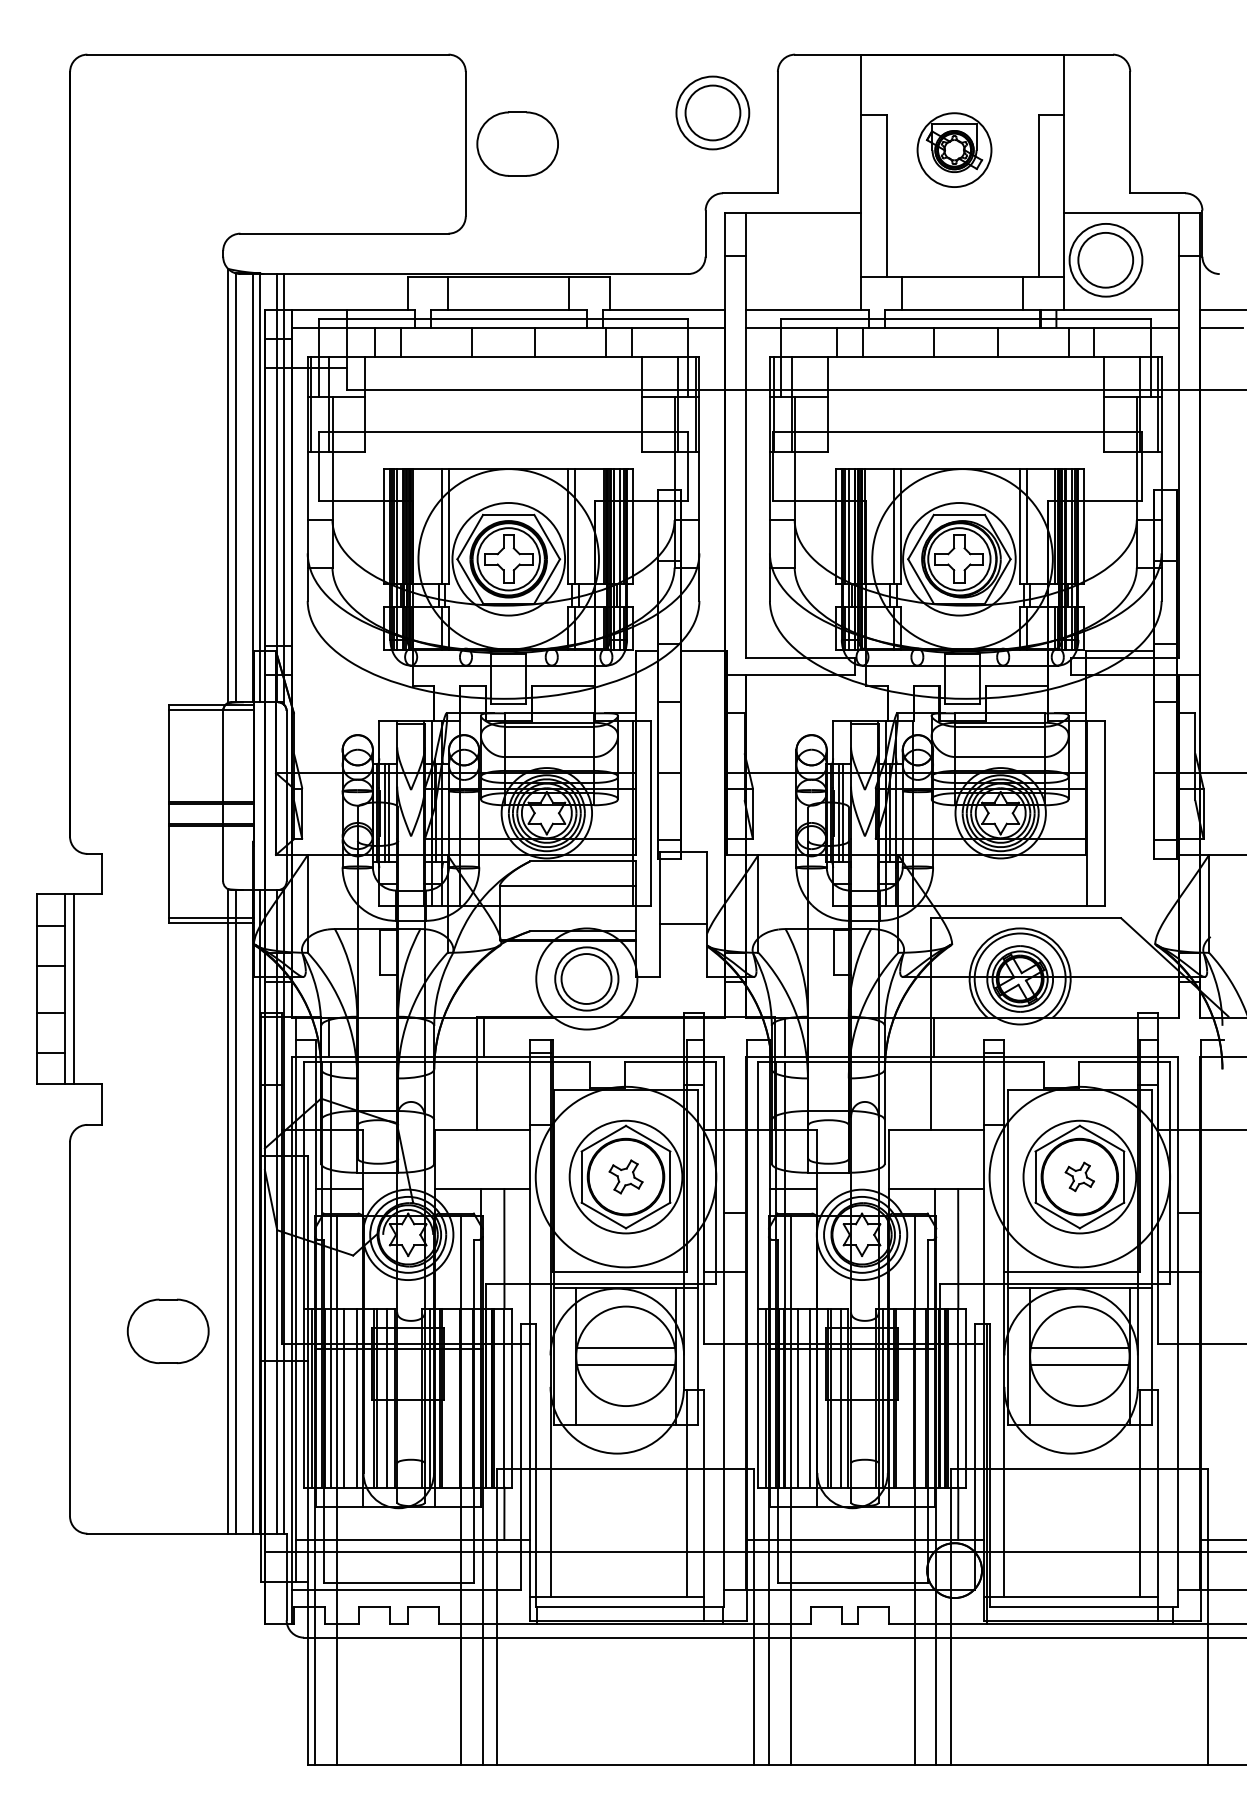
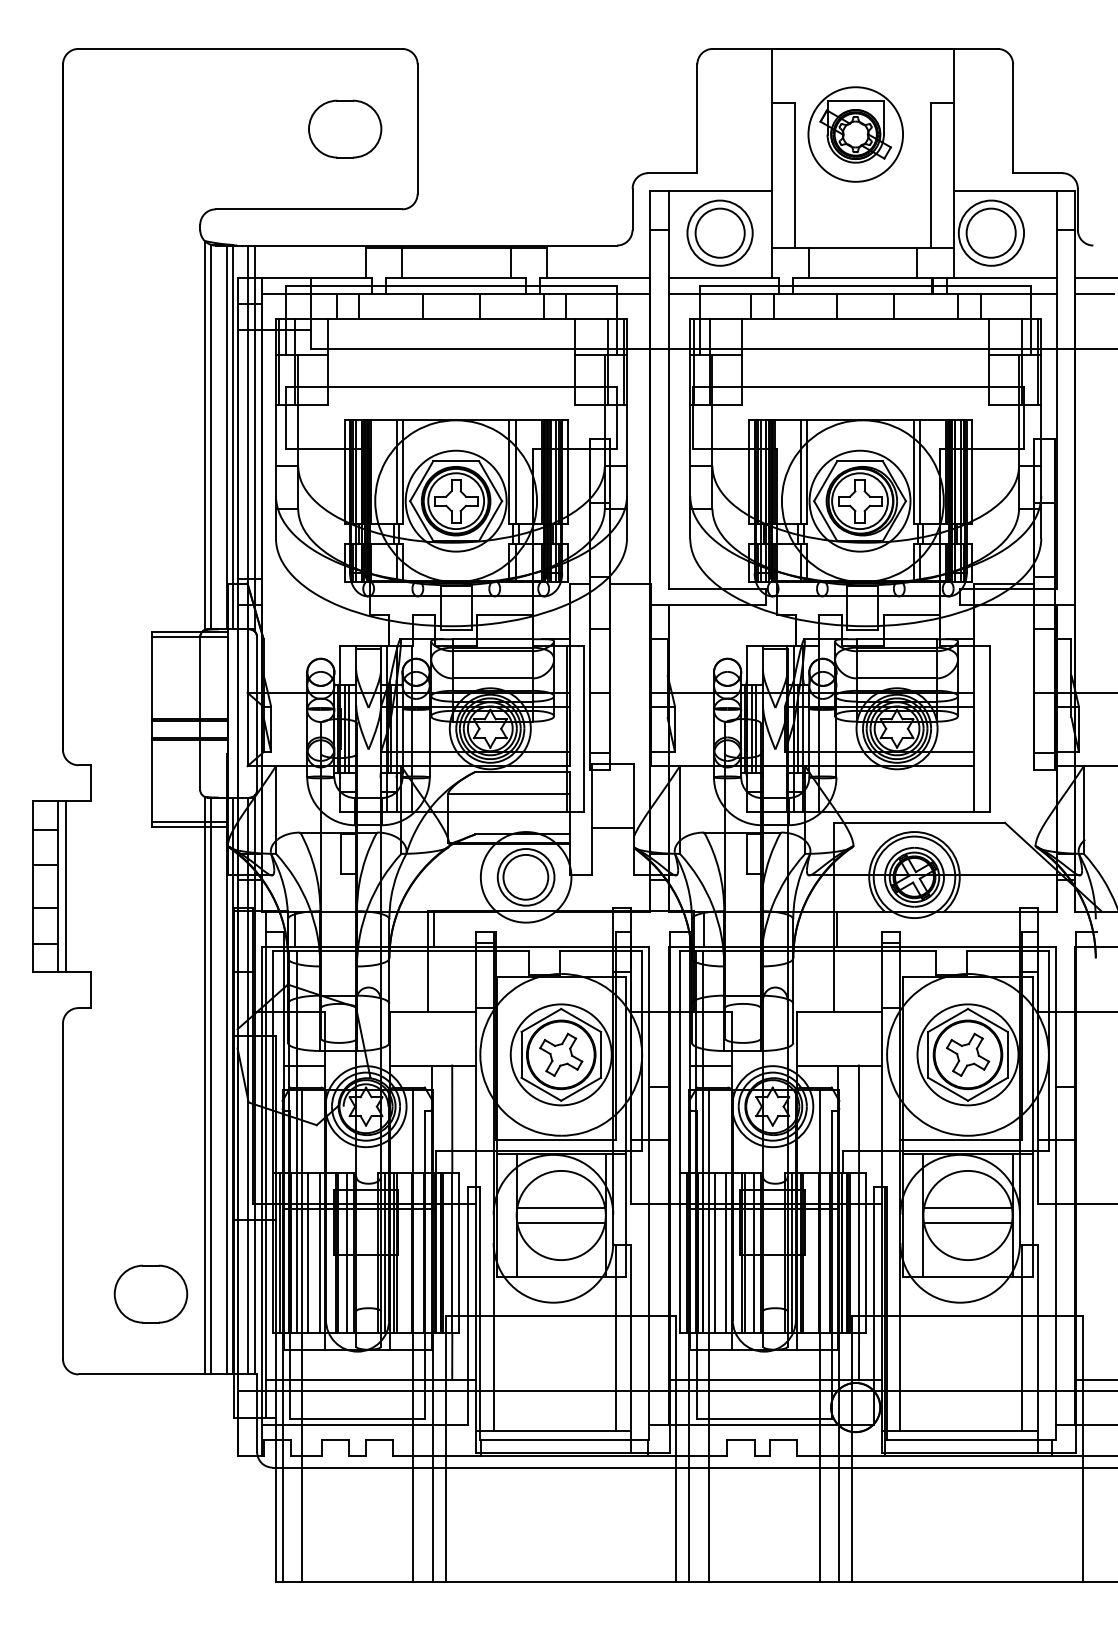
part: (712, 112) -> (719, 232), moved
part: (518, 143) -> (345, 128), moved
part: (954, 150) -> (855, 134), size x1.43
part: (626, 1176) -> (561, 1054), size x1.43
part: (1079, 1176) -> (967, 1054), size x1.67
part: (167, 1330) -> (150, 1293), moved

